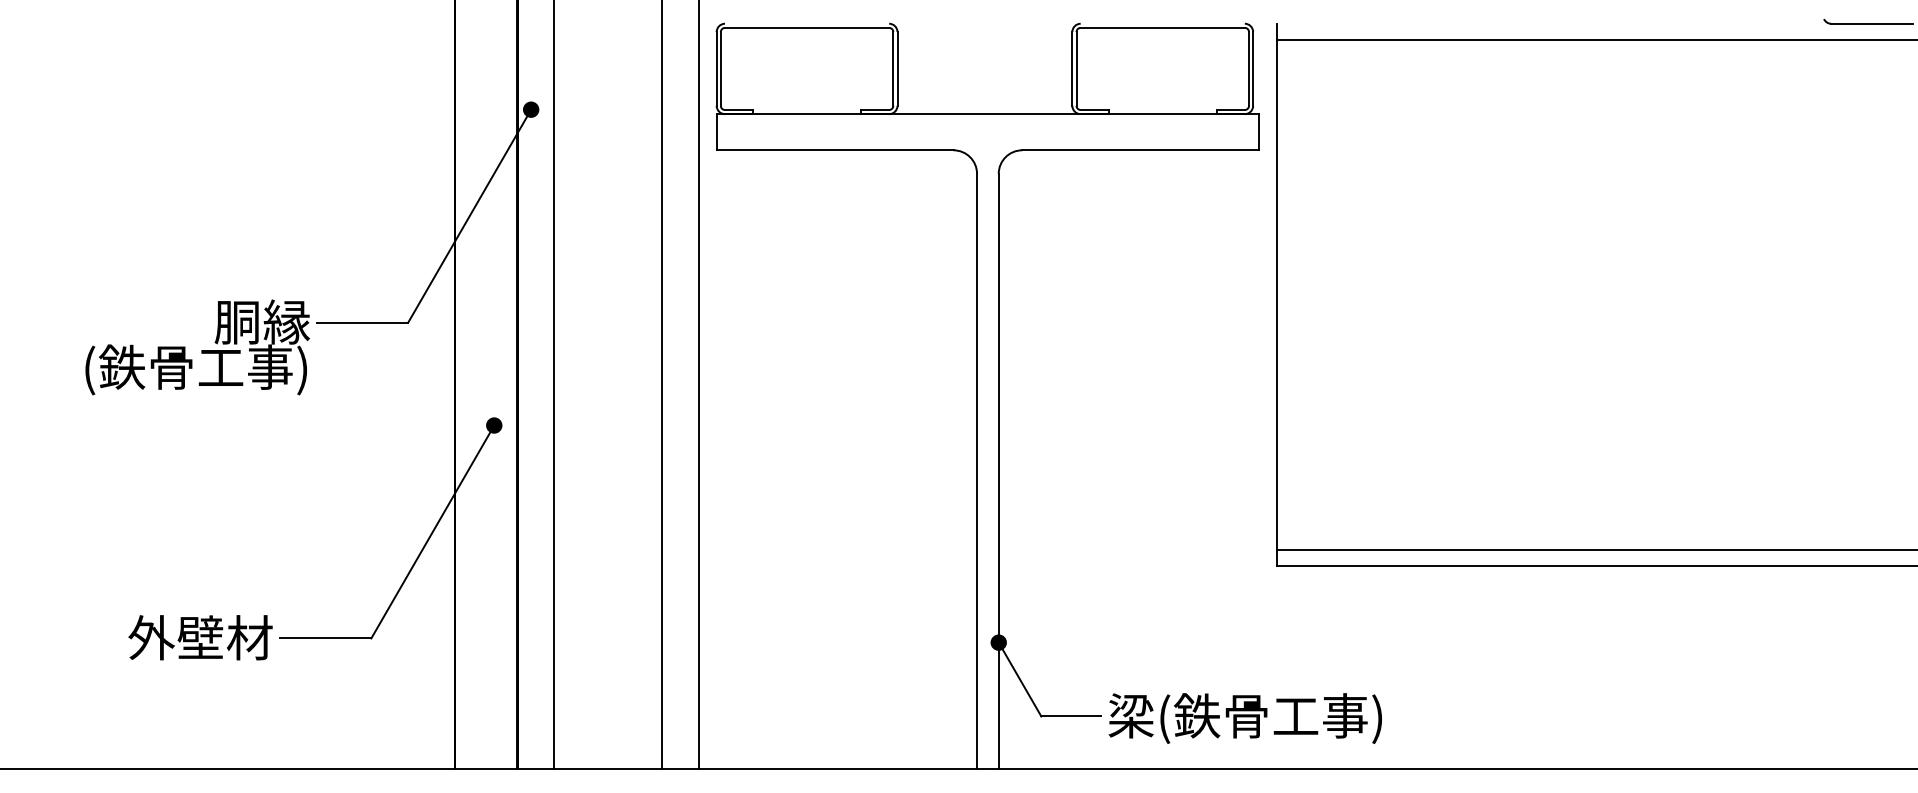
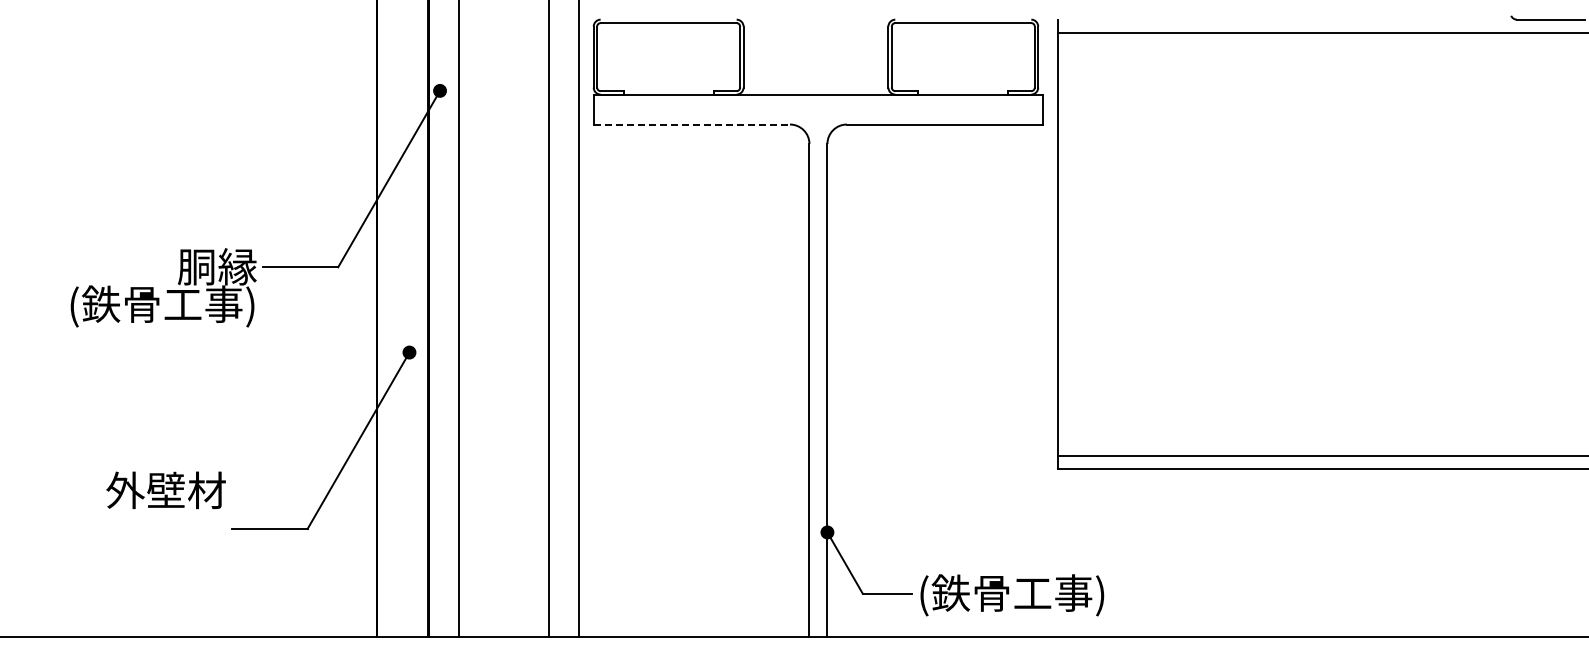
line: (835, 150) -> (692, 124), solid -> dashed
text: (199, 637) -> (165, 490), moved
text: (1245, 718) -> (1031, 595), 梁(鉄骨工事) -> (鉄骨工事)

